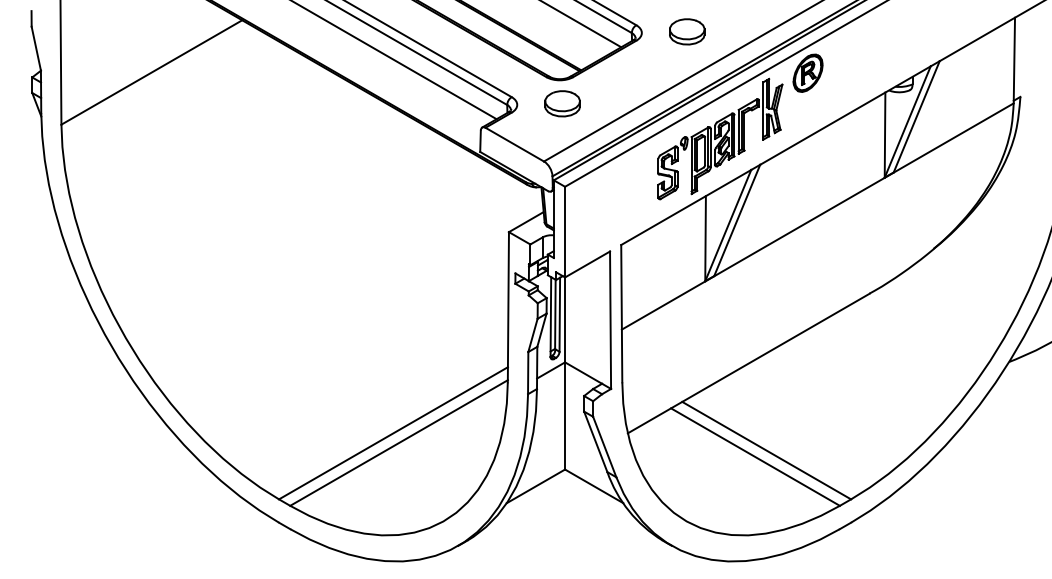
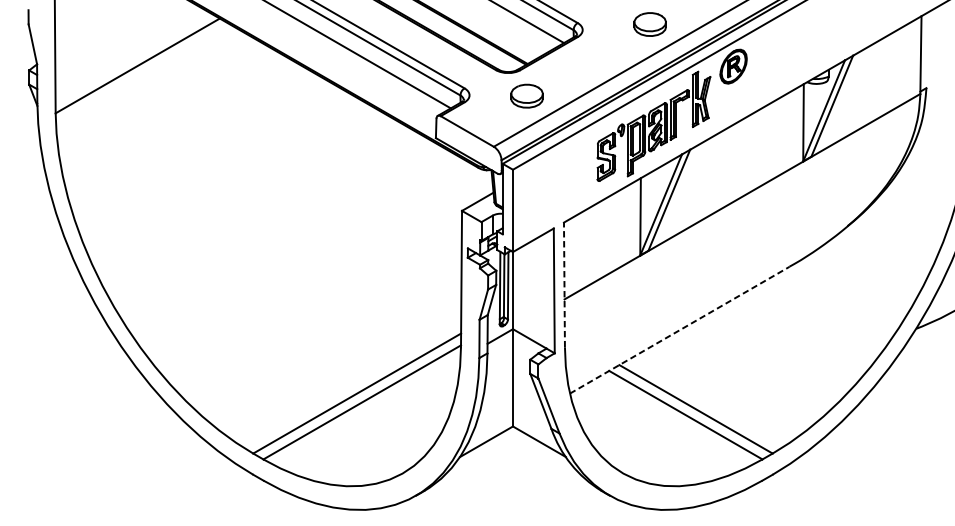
part: (687, 31) -> (650, 24), moved
part: (562, 103) -> (526, 95), moved
line: (621, 313) -> (564, 284), solid -> dashed
line: (748, 363) -> (679, 330), solid -> dashed

